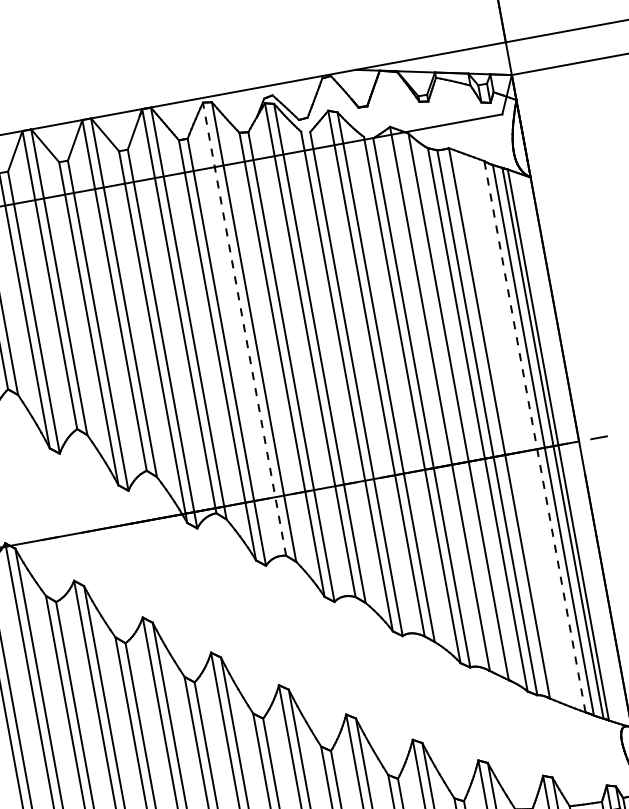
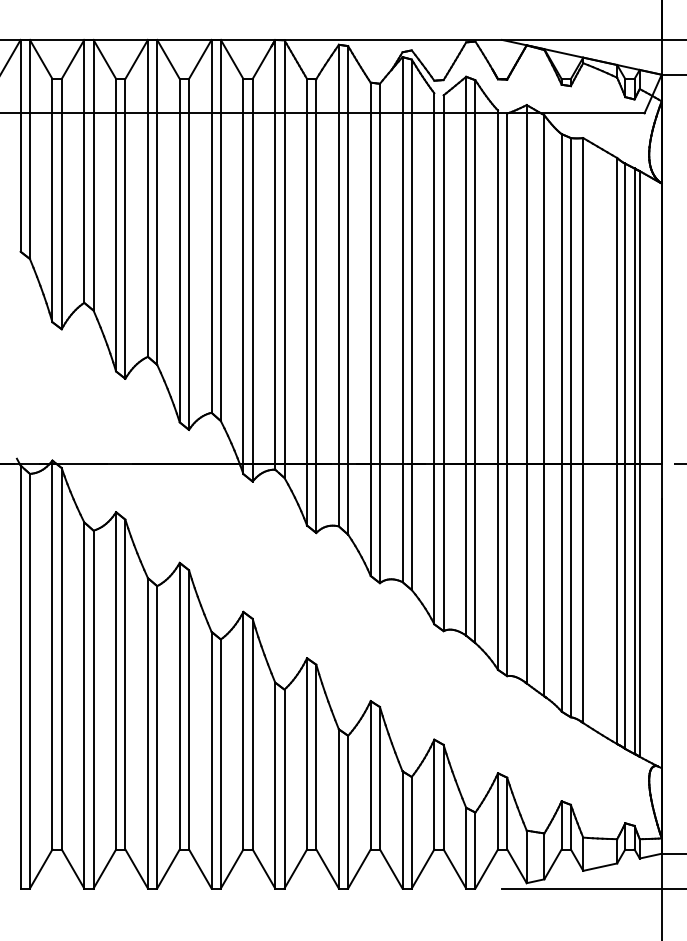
line: (244, 329) -> (338, 285), dashed -> solid
line: (535, 436) -> (617, 450), dashed -> solid

